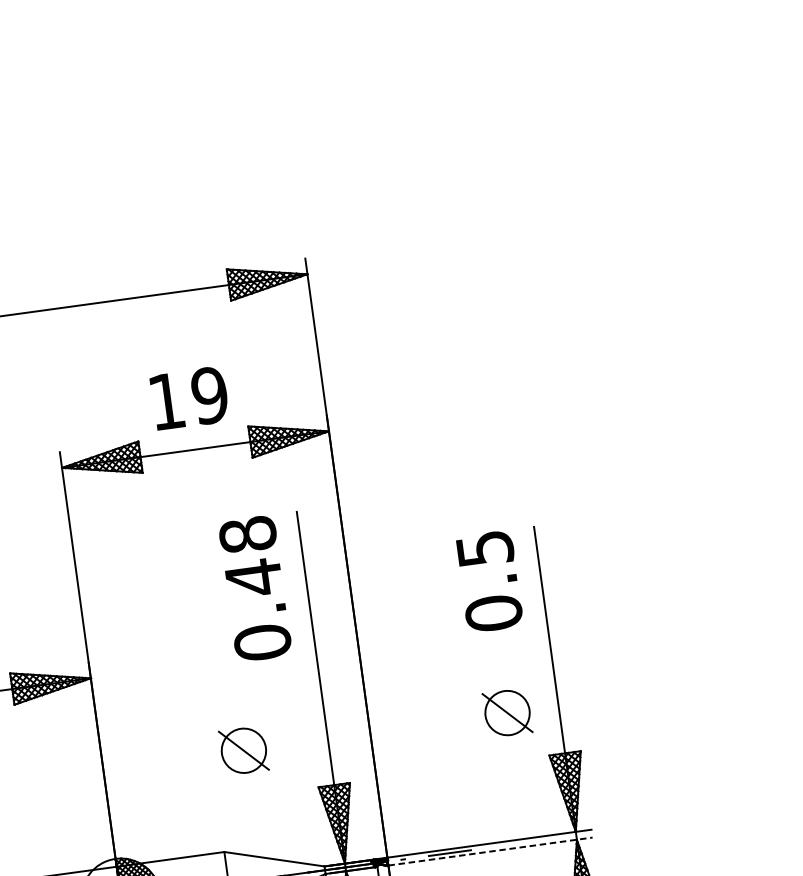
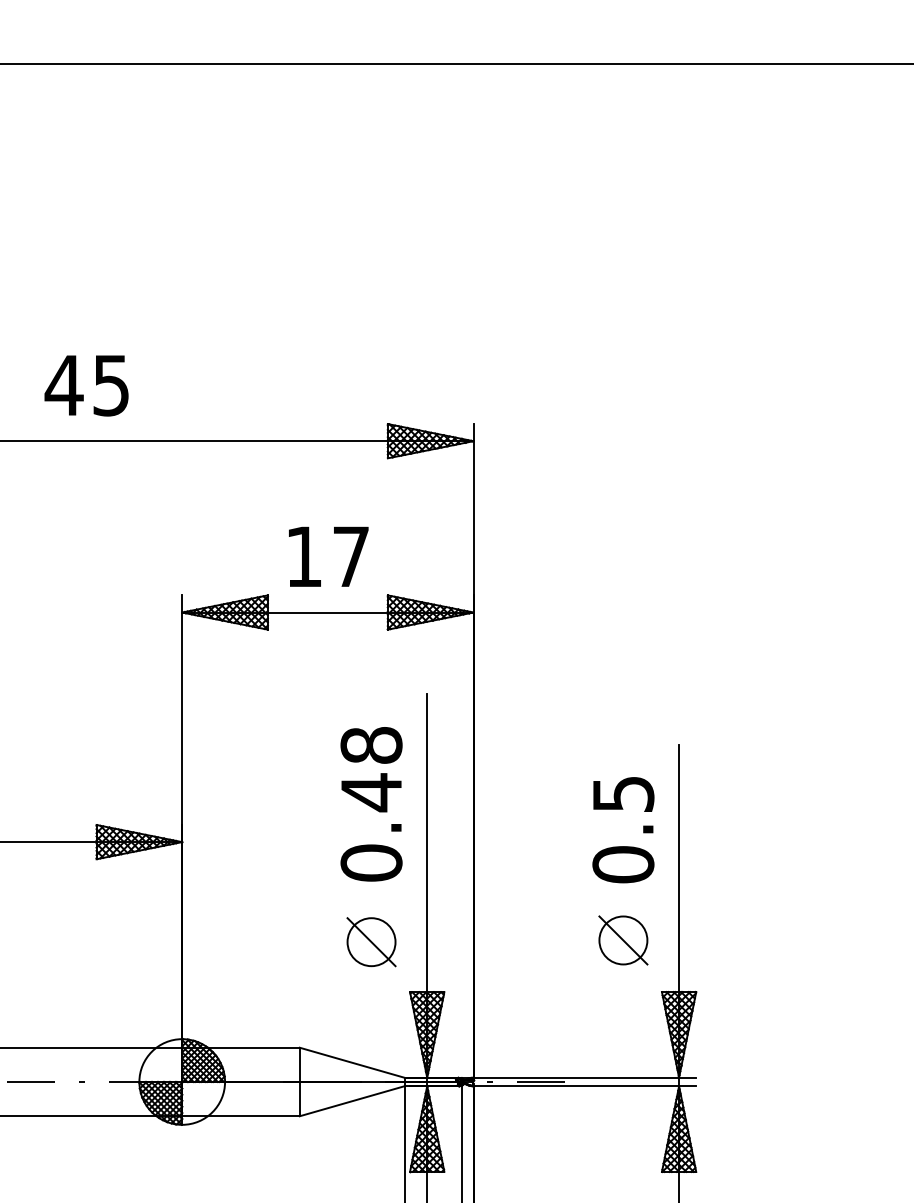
text: (209, 395) -> (350, 556), 19 -> 17
text: (489, 582) -> (623, 830), moved
text: (255, 588) -> (371, 804), moved
part: (243, 751) -> (371, 942), moved
line: (491, 851) -> (585, 1086), dashed -> solid

